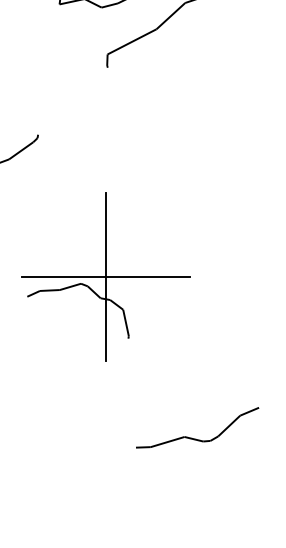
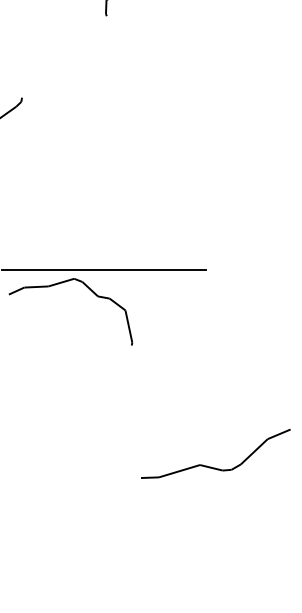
line: (105, 276) -> (103, 269), removed

